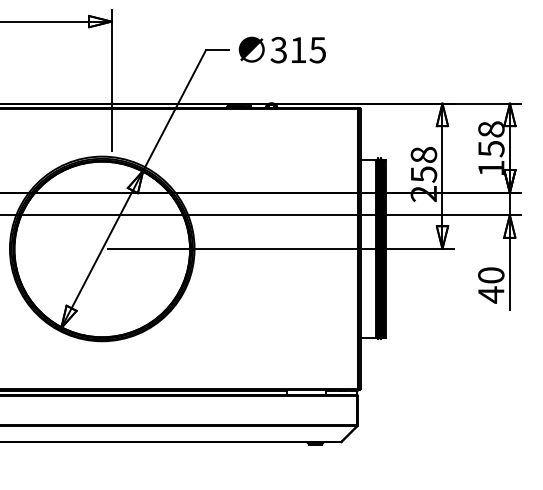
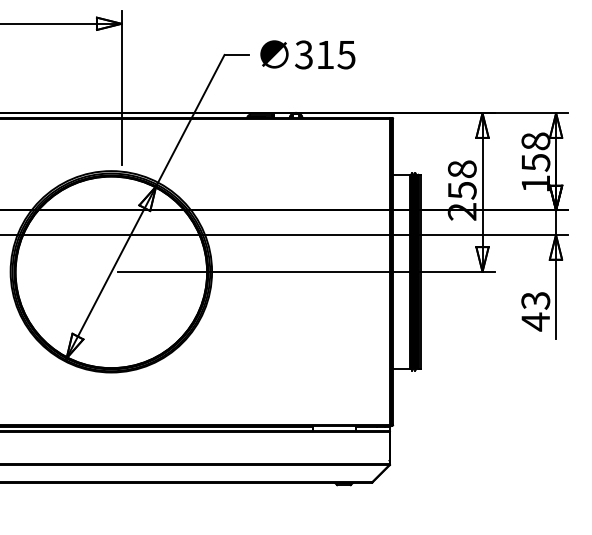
text: (491, 275) -> (535, 300), 40 -> 43

